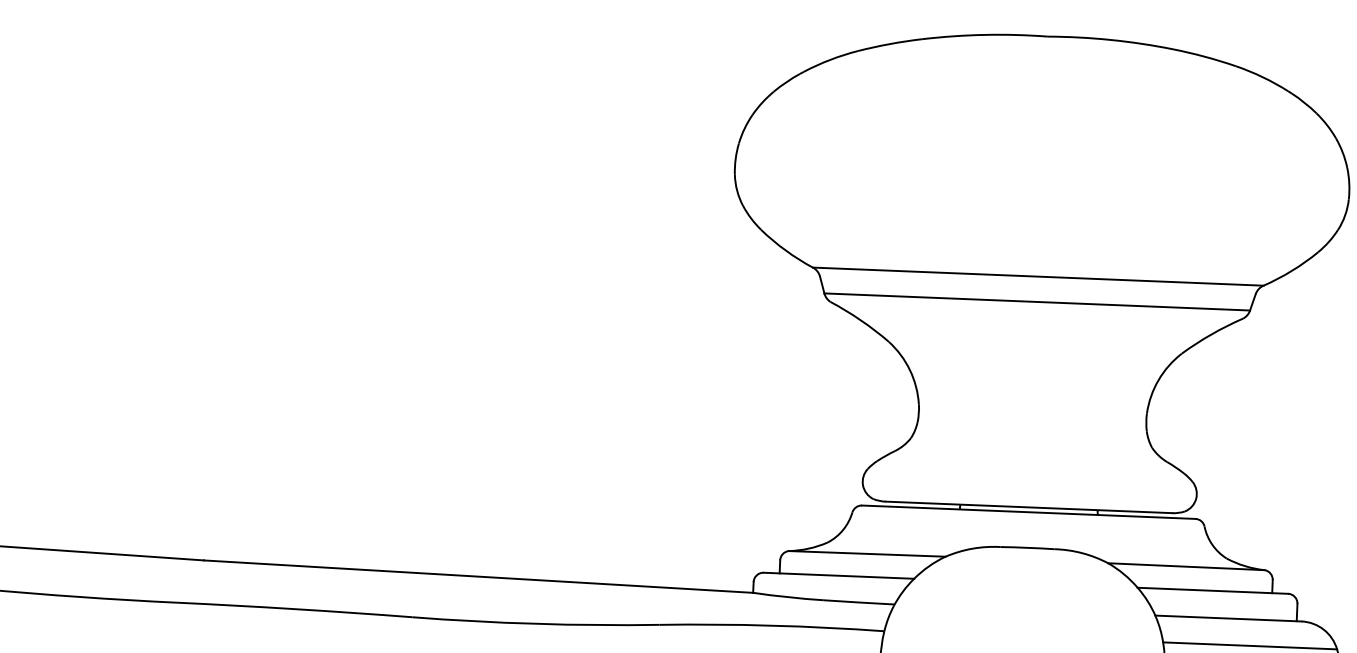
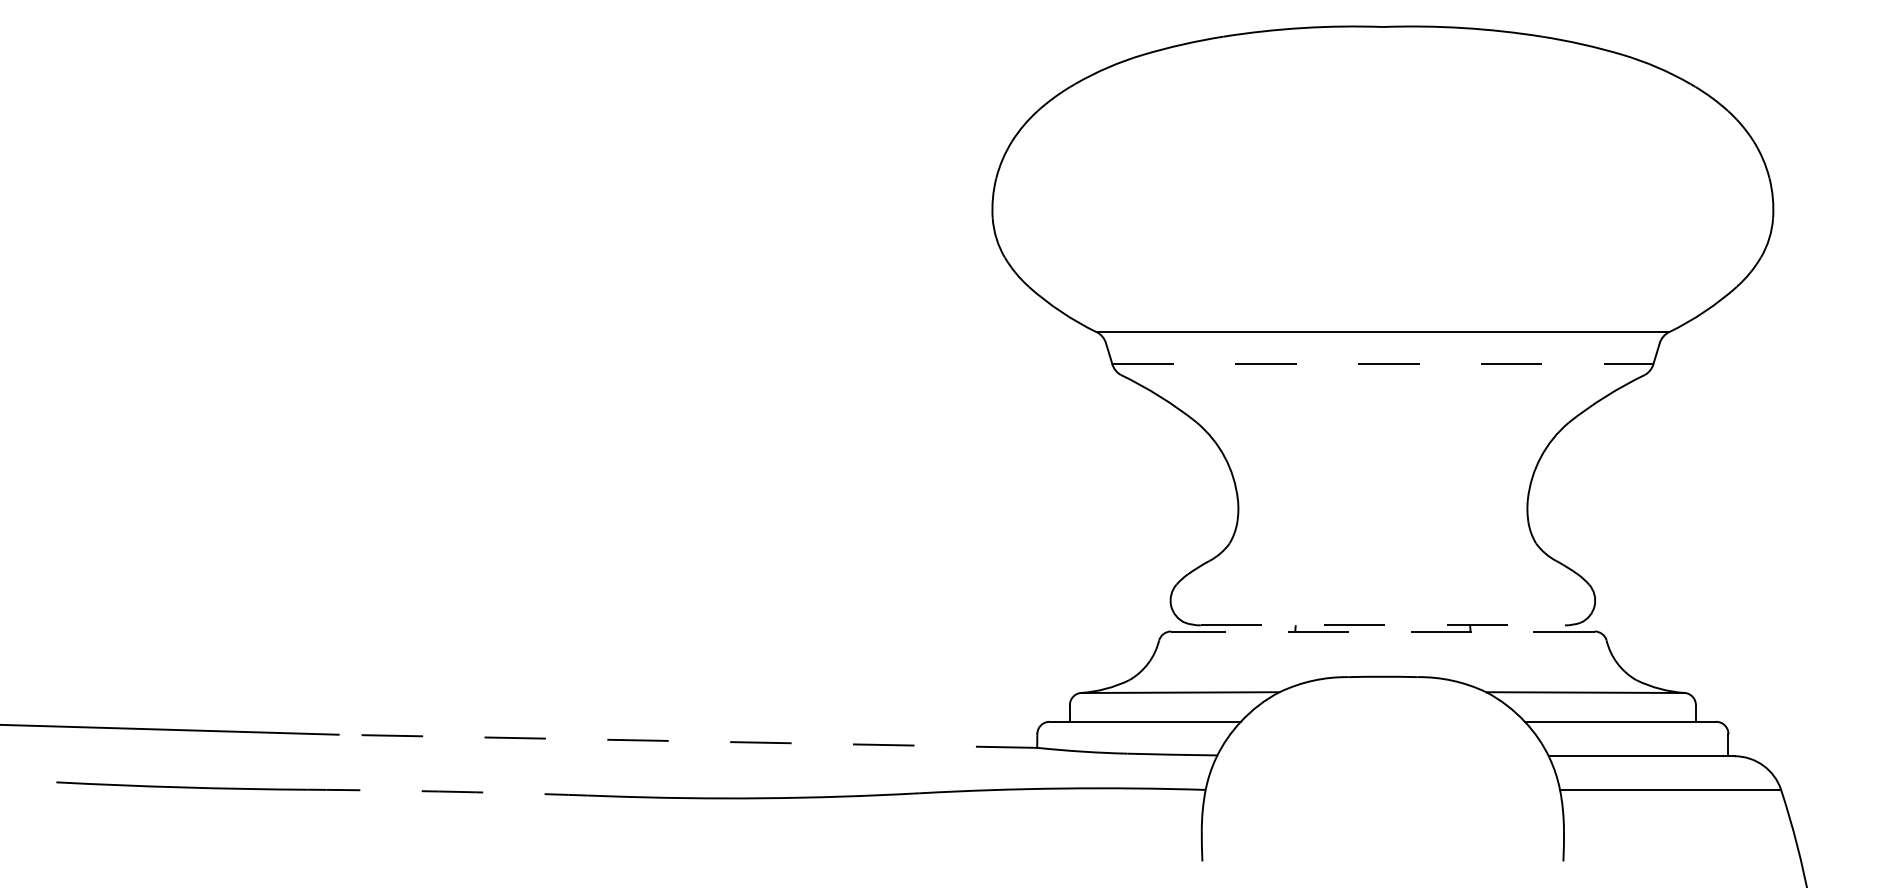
line: (1036, 302) -> (1382, 364), solid -> dashed
line: (1029, 507) -> (1383, 625), solid -> dashed
line: (1028, 512) -> (1382, 631), solid -> dashed
line: (478, 576) -> (687, 741), solid -> dashed
arc: (294, 608) -> (456, 791), solid -> dashed

